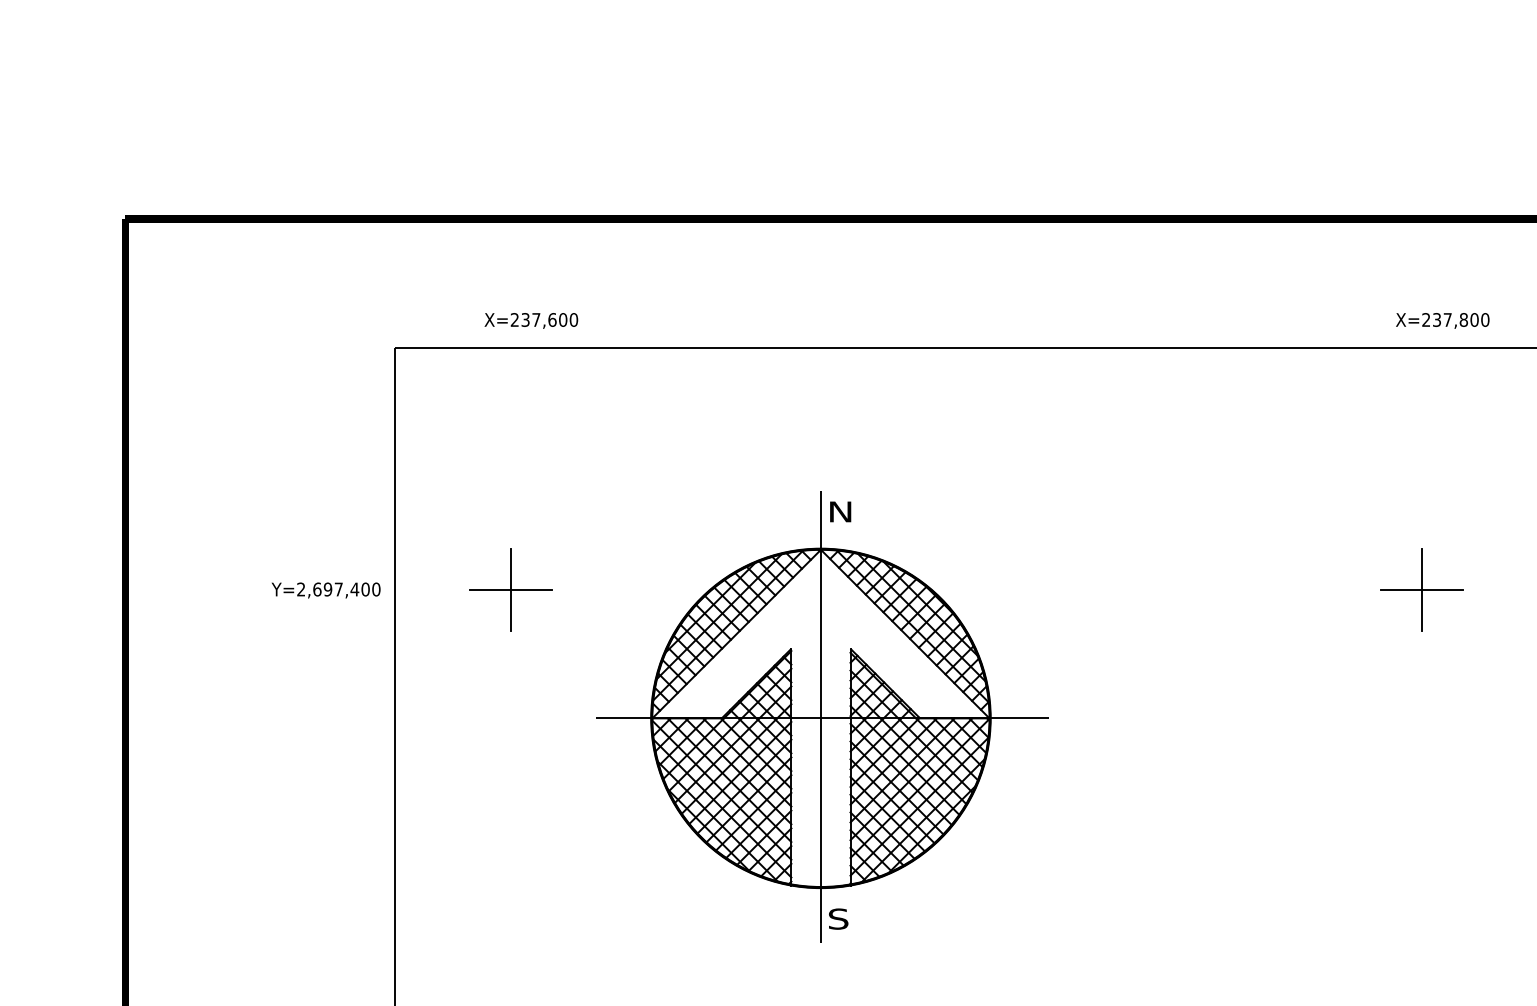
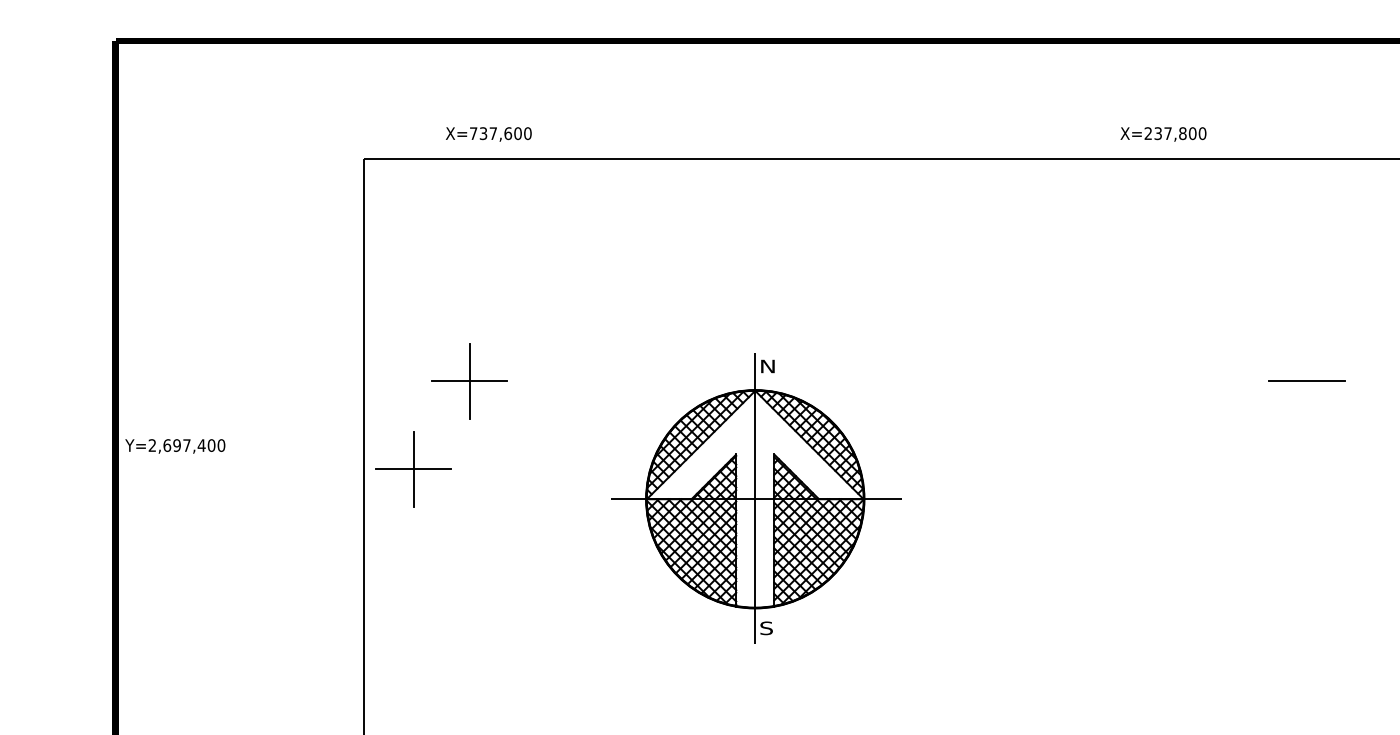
text: (514, 319) -> (473, 133), X=237,600 -> X=737,600
text: (1442, 320) -> (1163, 134), moved
line: (1421, 589) -> (1306, 381), removed
text: (325, 590) -> (174, 446), moved
part: (449, 685) -> (413, 469), added
part: (822, 716) -> (756, 497), size x0.7

